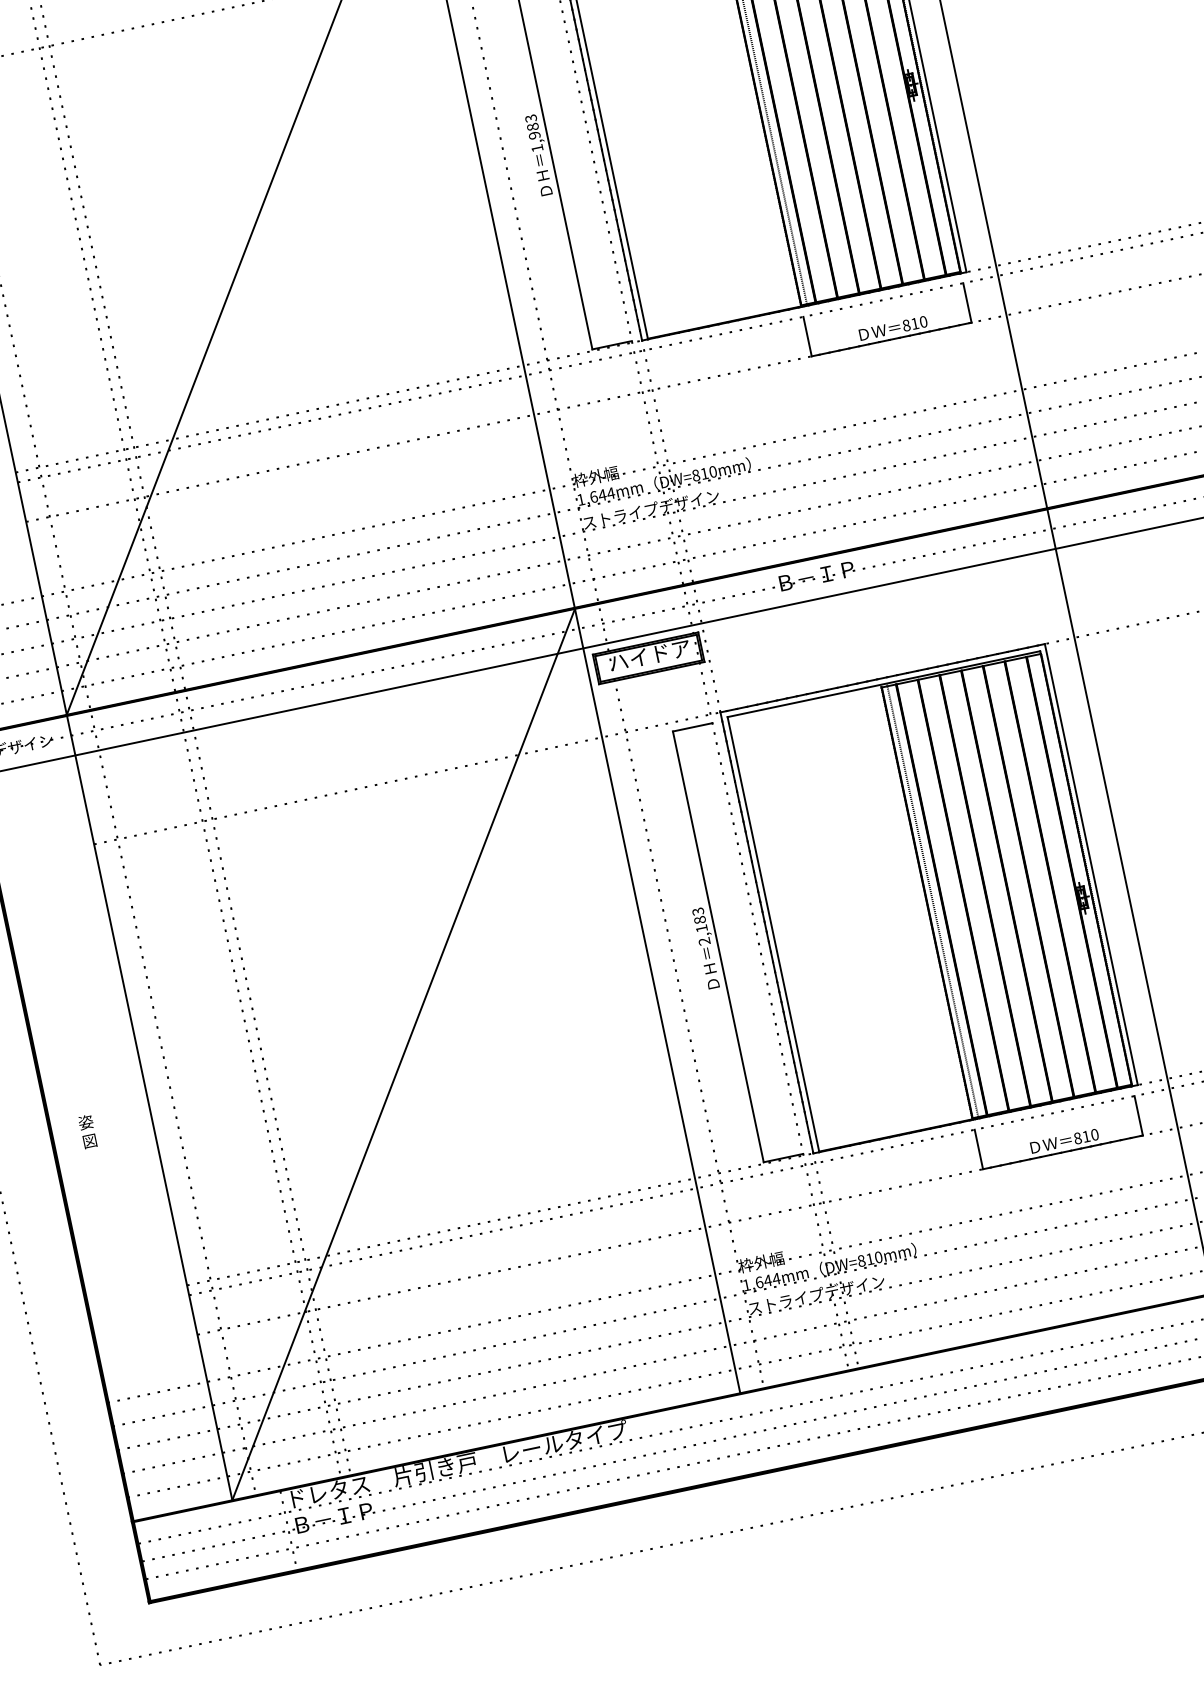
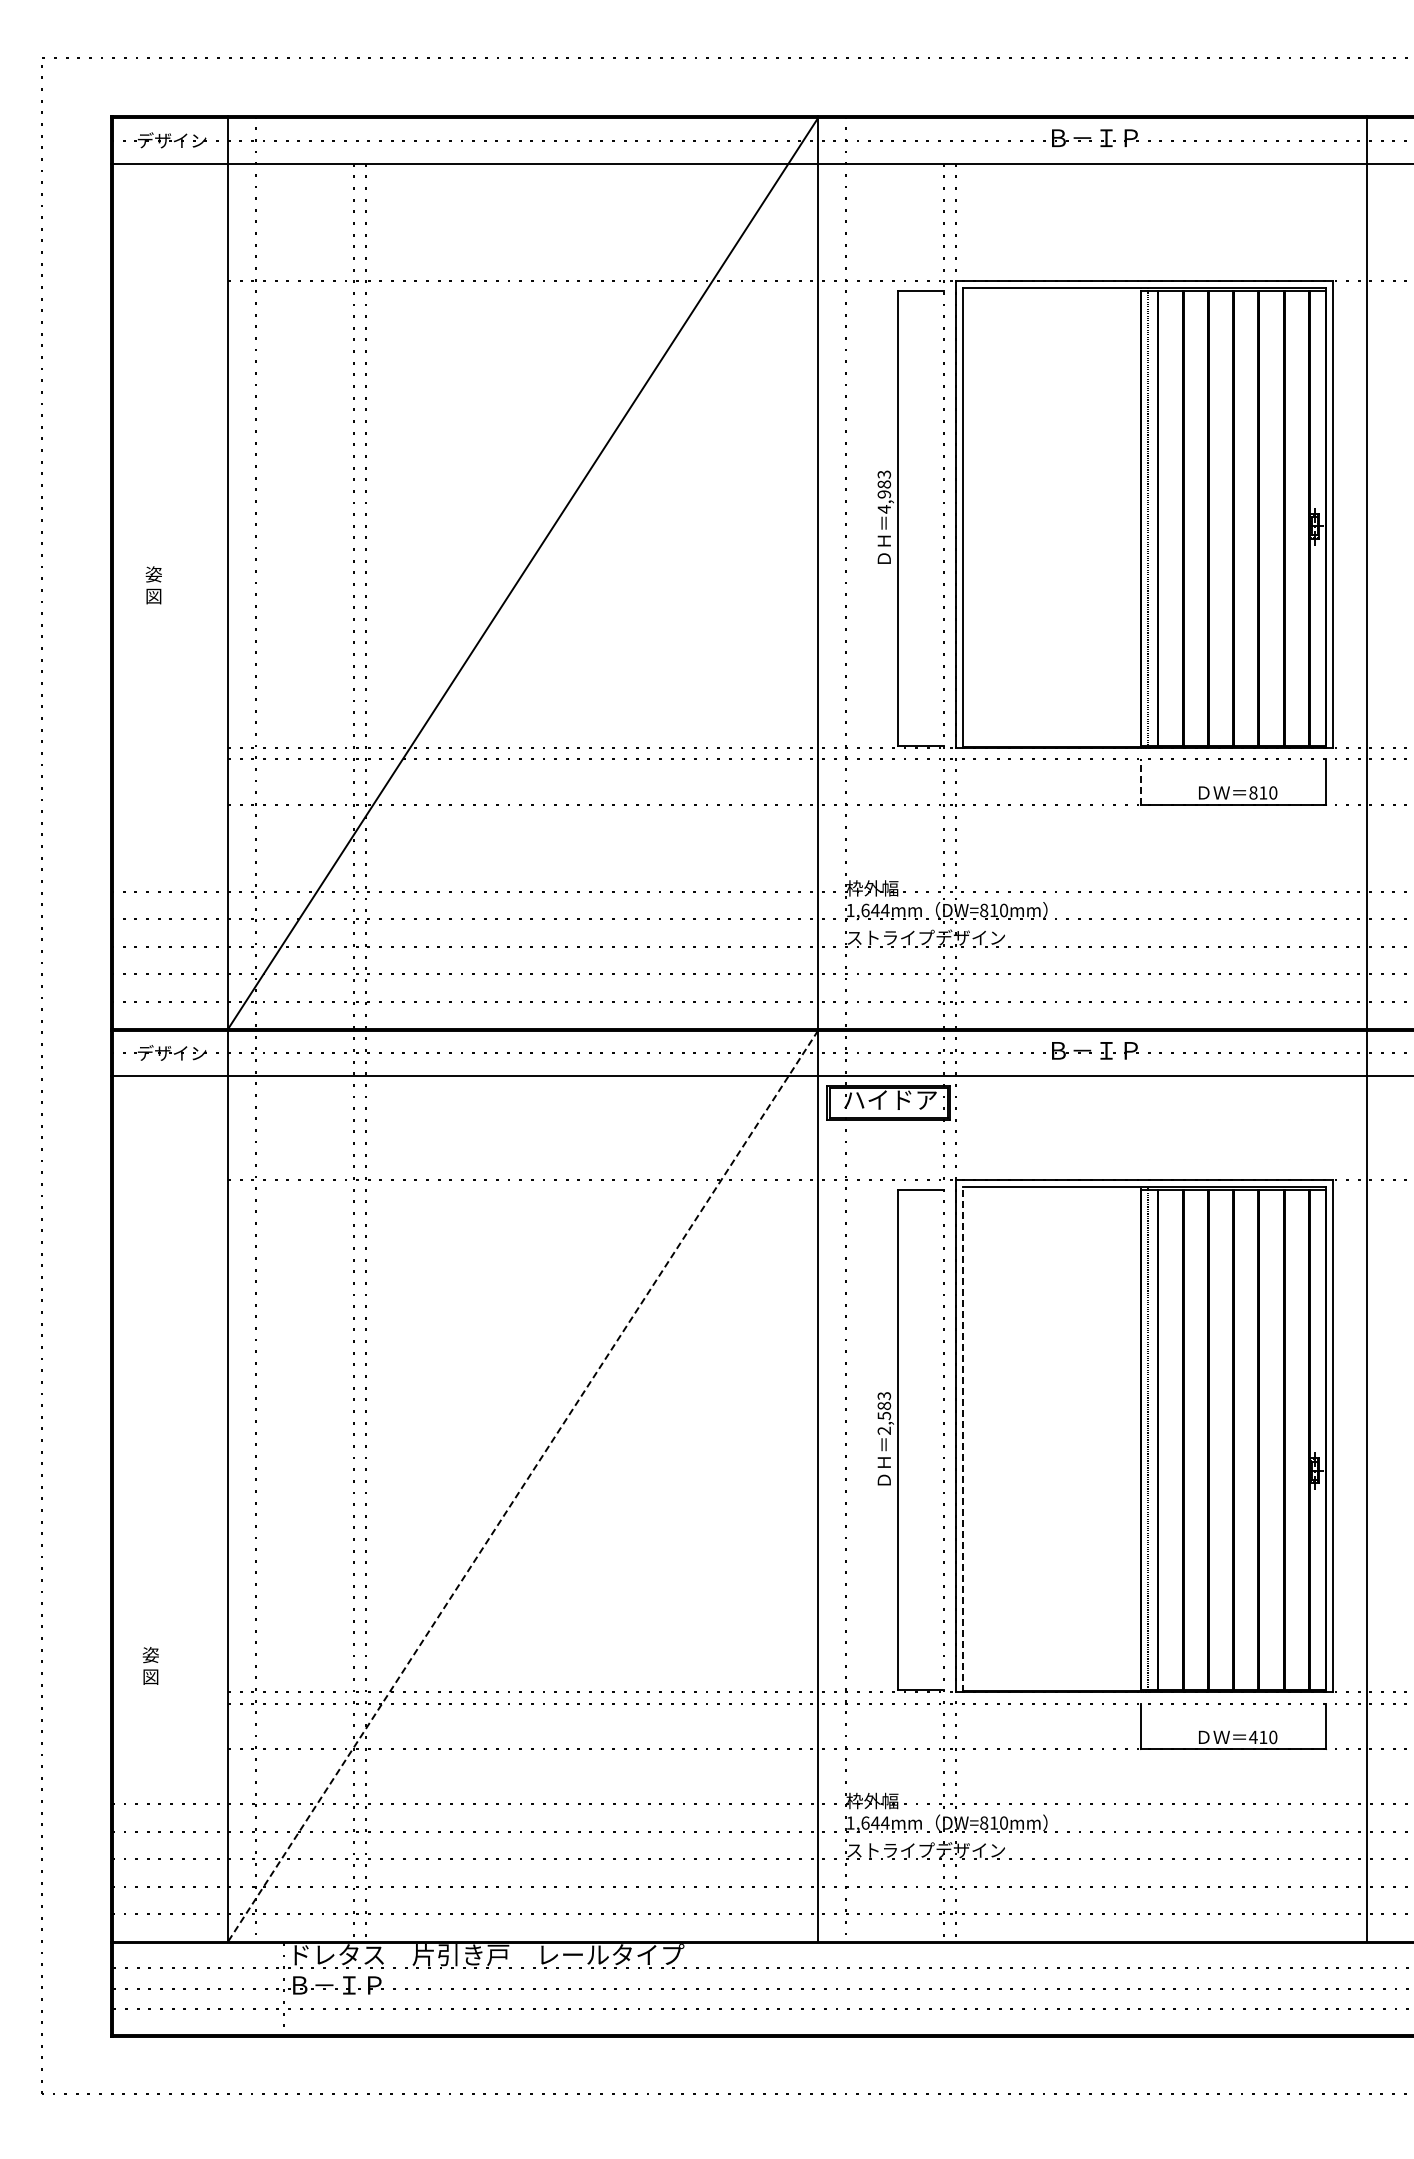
text: (536, 148) -> (883, 509), 1,983 -> 4,983
line: (807, 337) -> (1140, 782), solid -> dashed
text: (702, 929) -> (884, 1416), 2,183 -> 2,583
line: (773, 934) -> (962, 1439), solid -> dashed
line: (404, 1054) -> (523, 1486), solid -> dashed
text: (87, 1131) -> (150, 1665), moved
text: (1077, 1138) -> (1253, 1737), 810 -> 410

